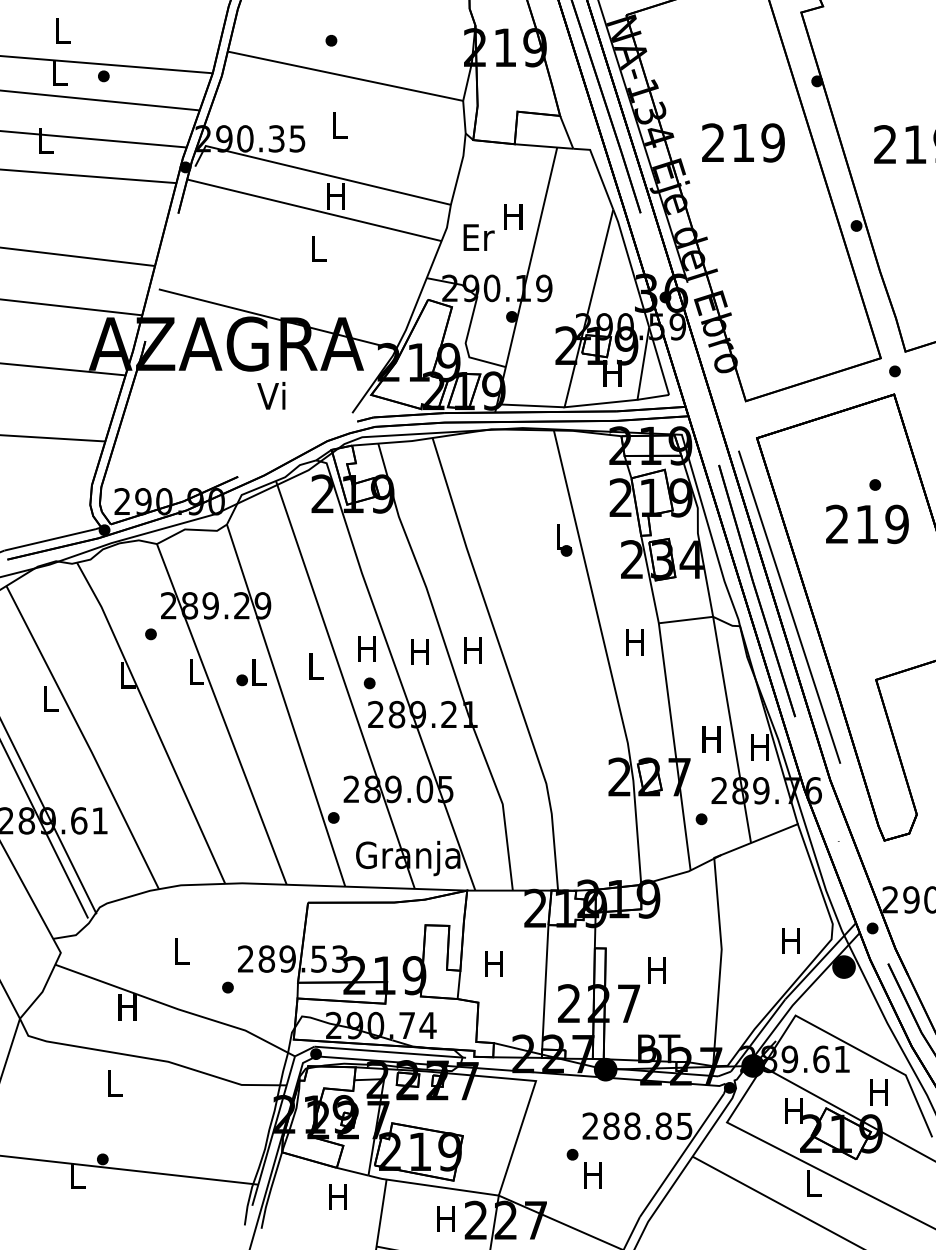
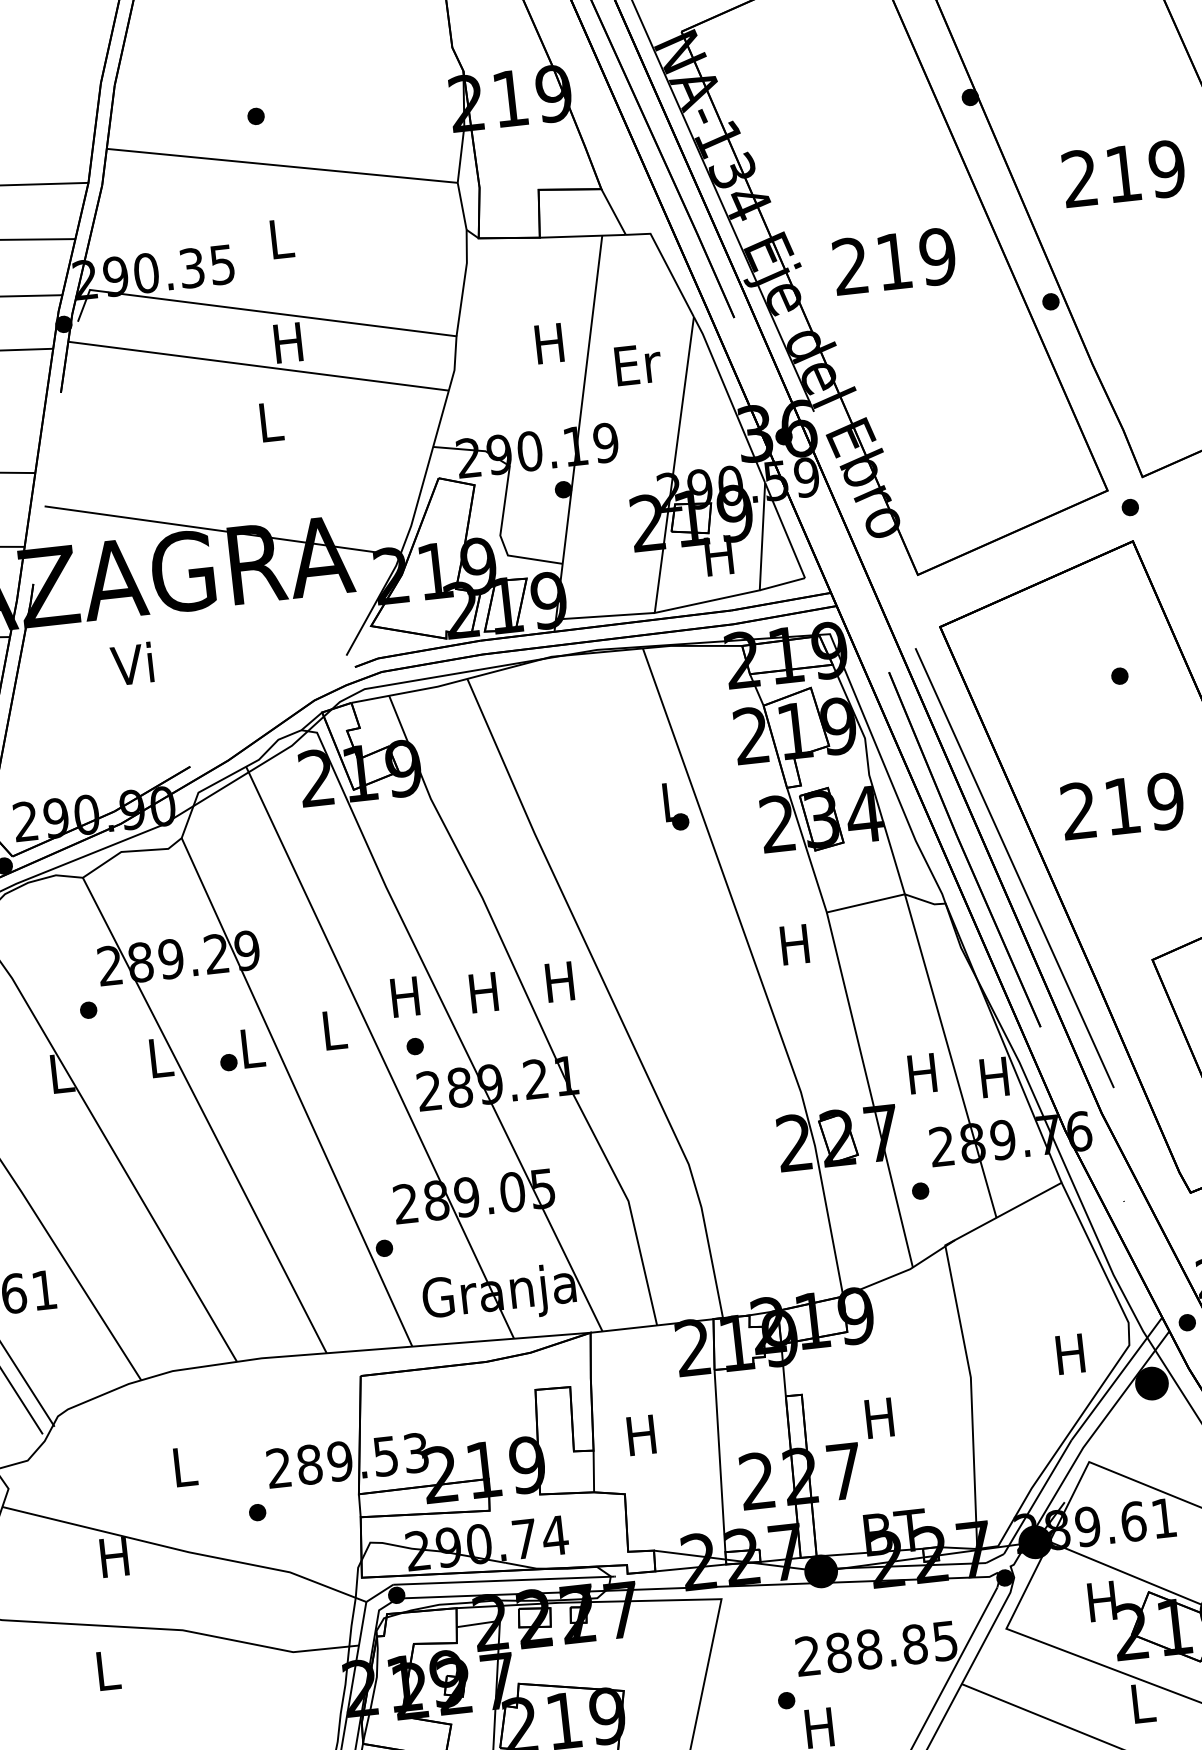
text: (743, 142) -> (894, 260), moved
text: (478, 237) -> (637, 364), moved
text: (271, 395) -> (132, 663), moved
text: (867, 524) -> (1122, 806), moved

